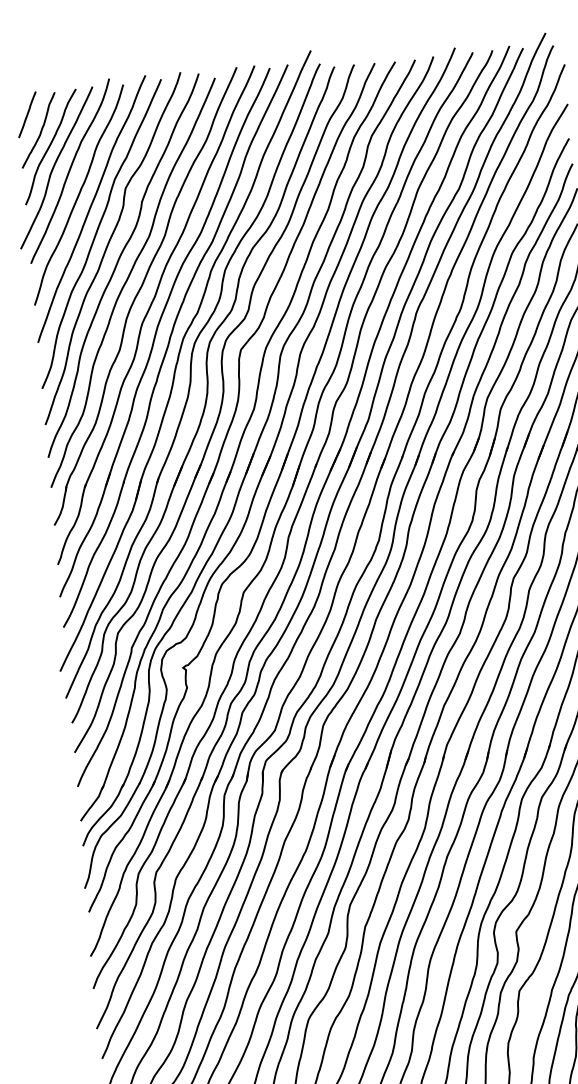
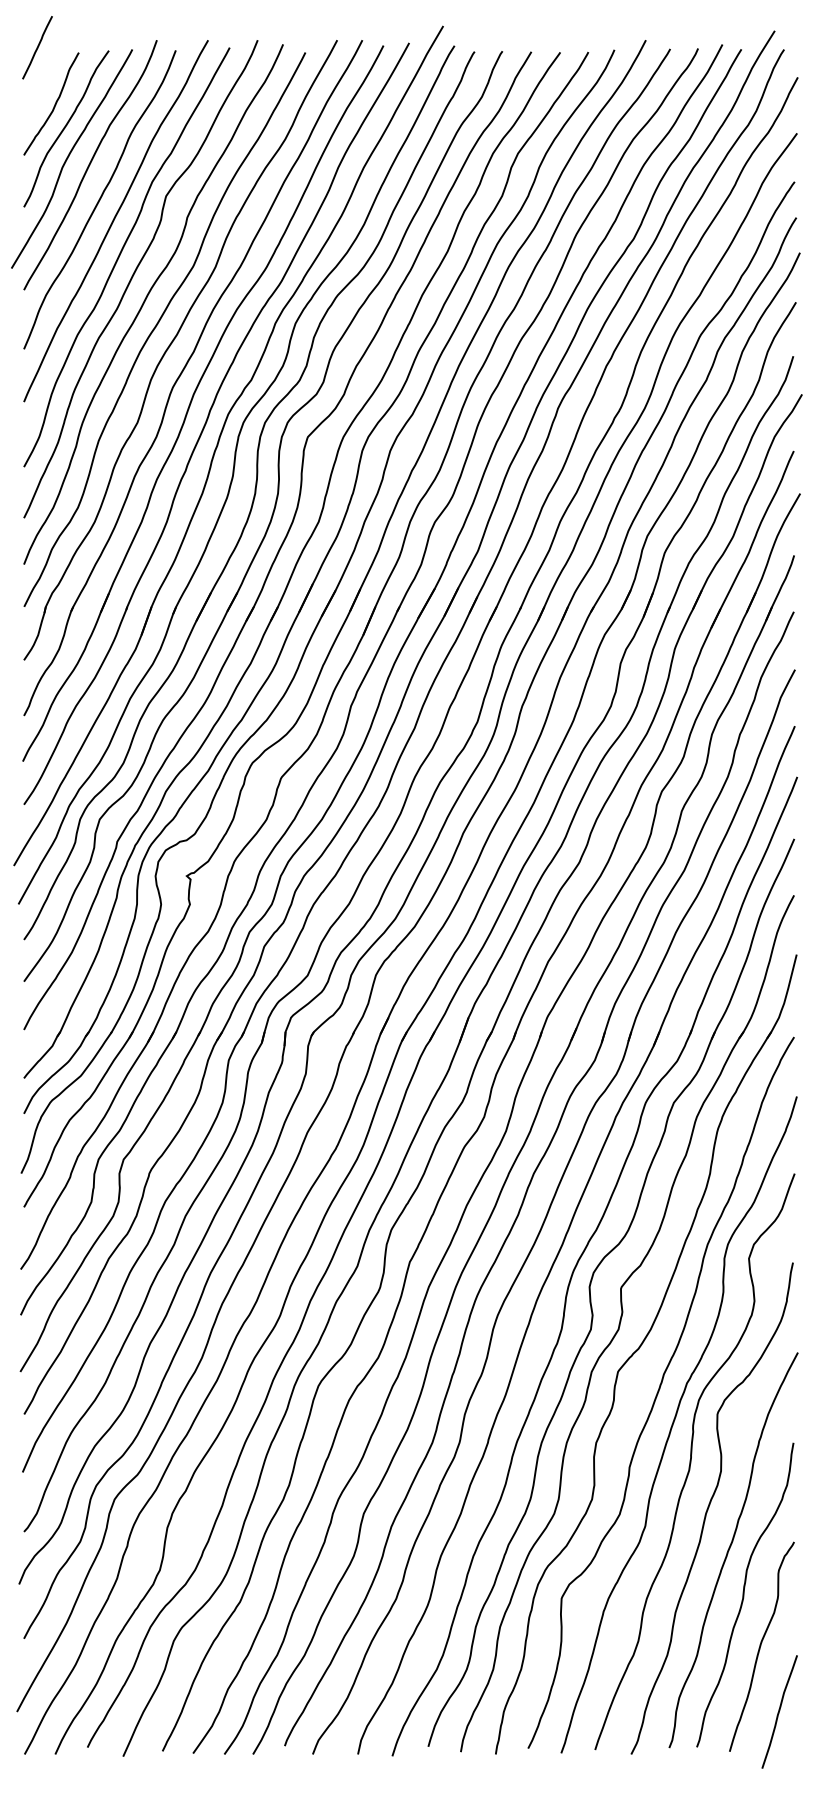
line: (27, 114) -> (37, 47), moved

